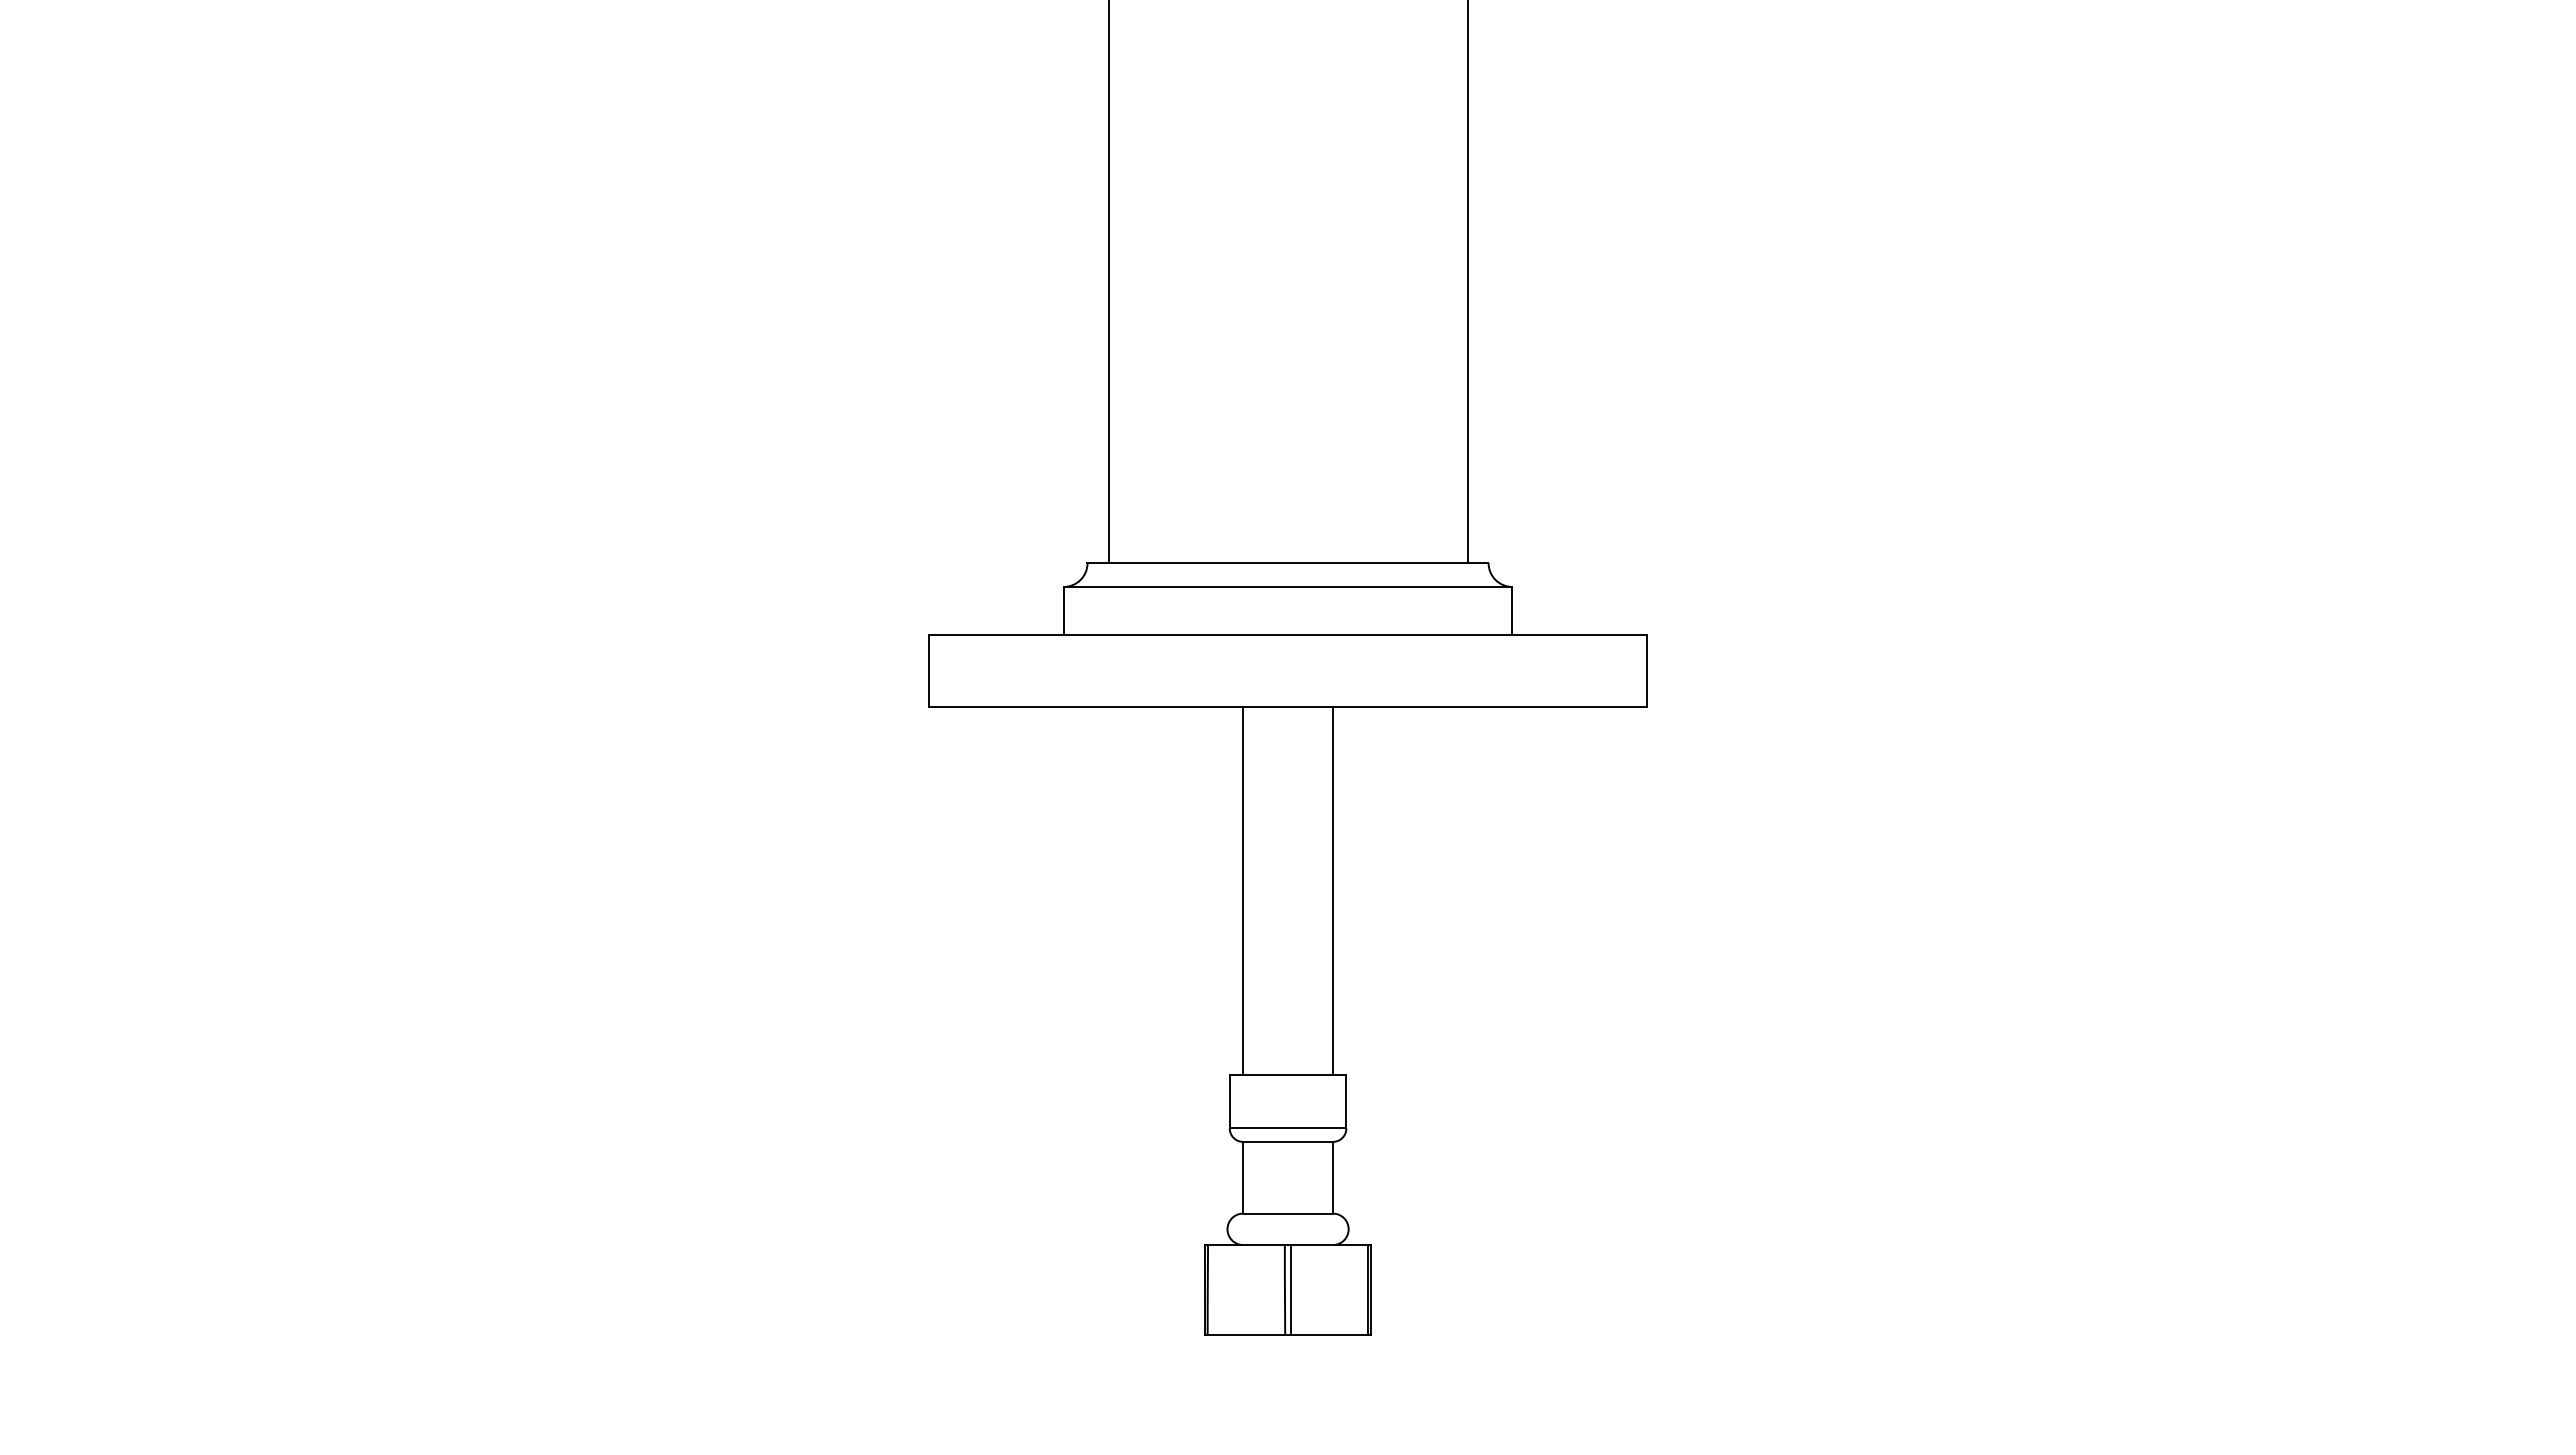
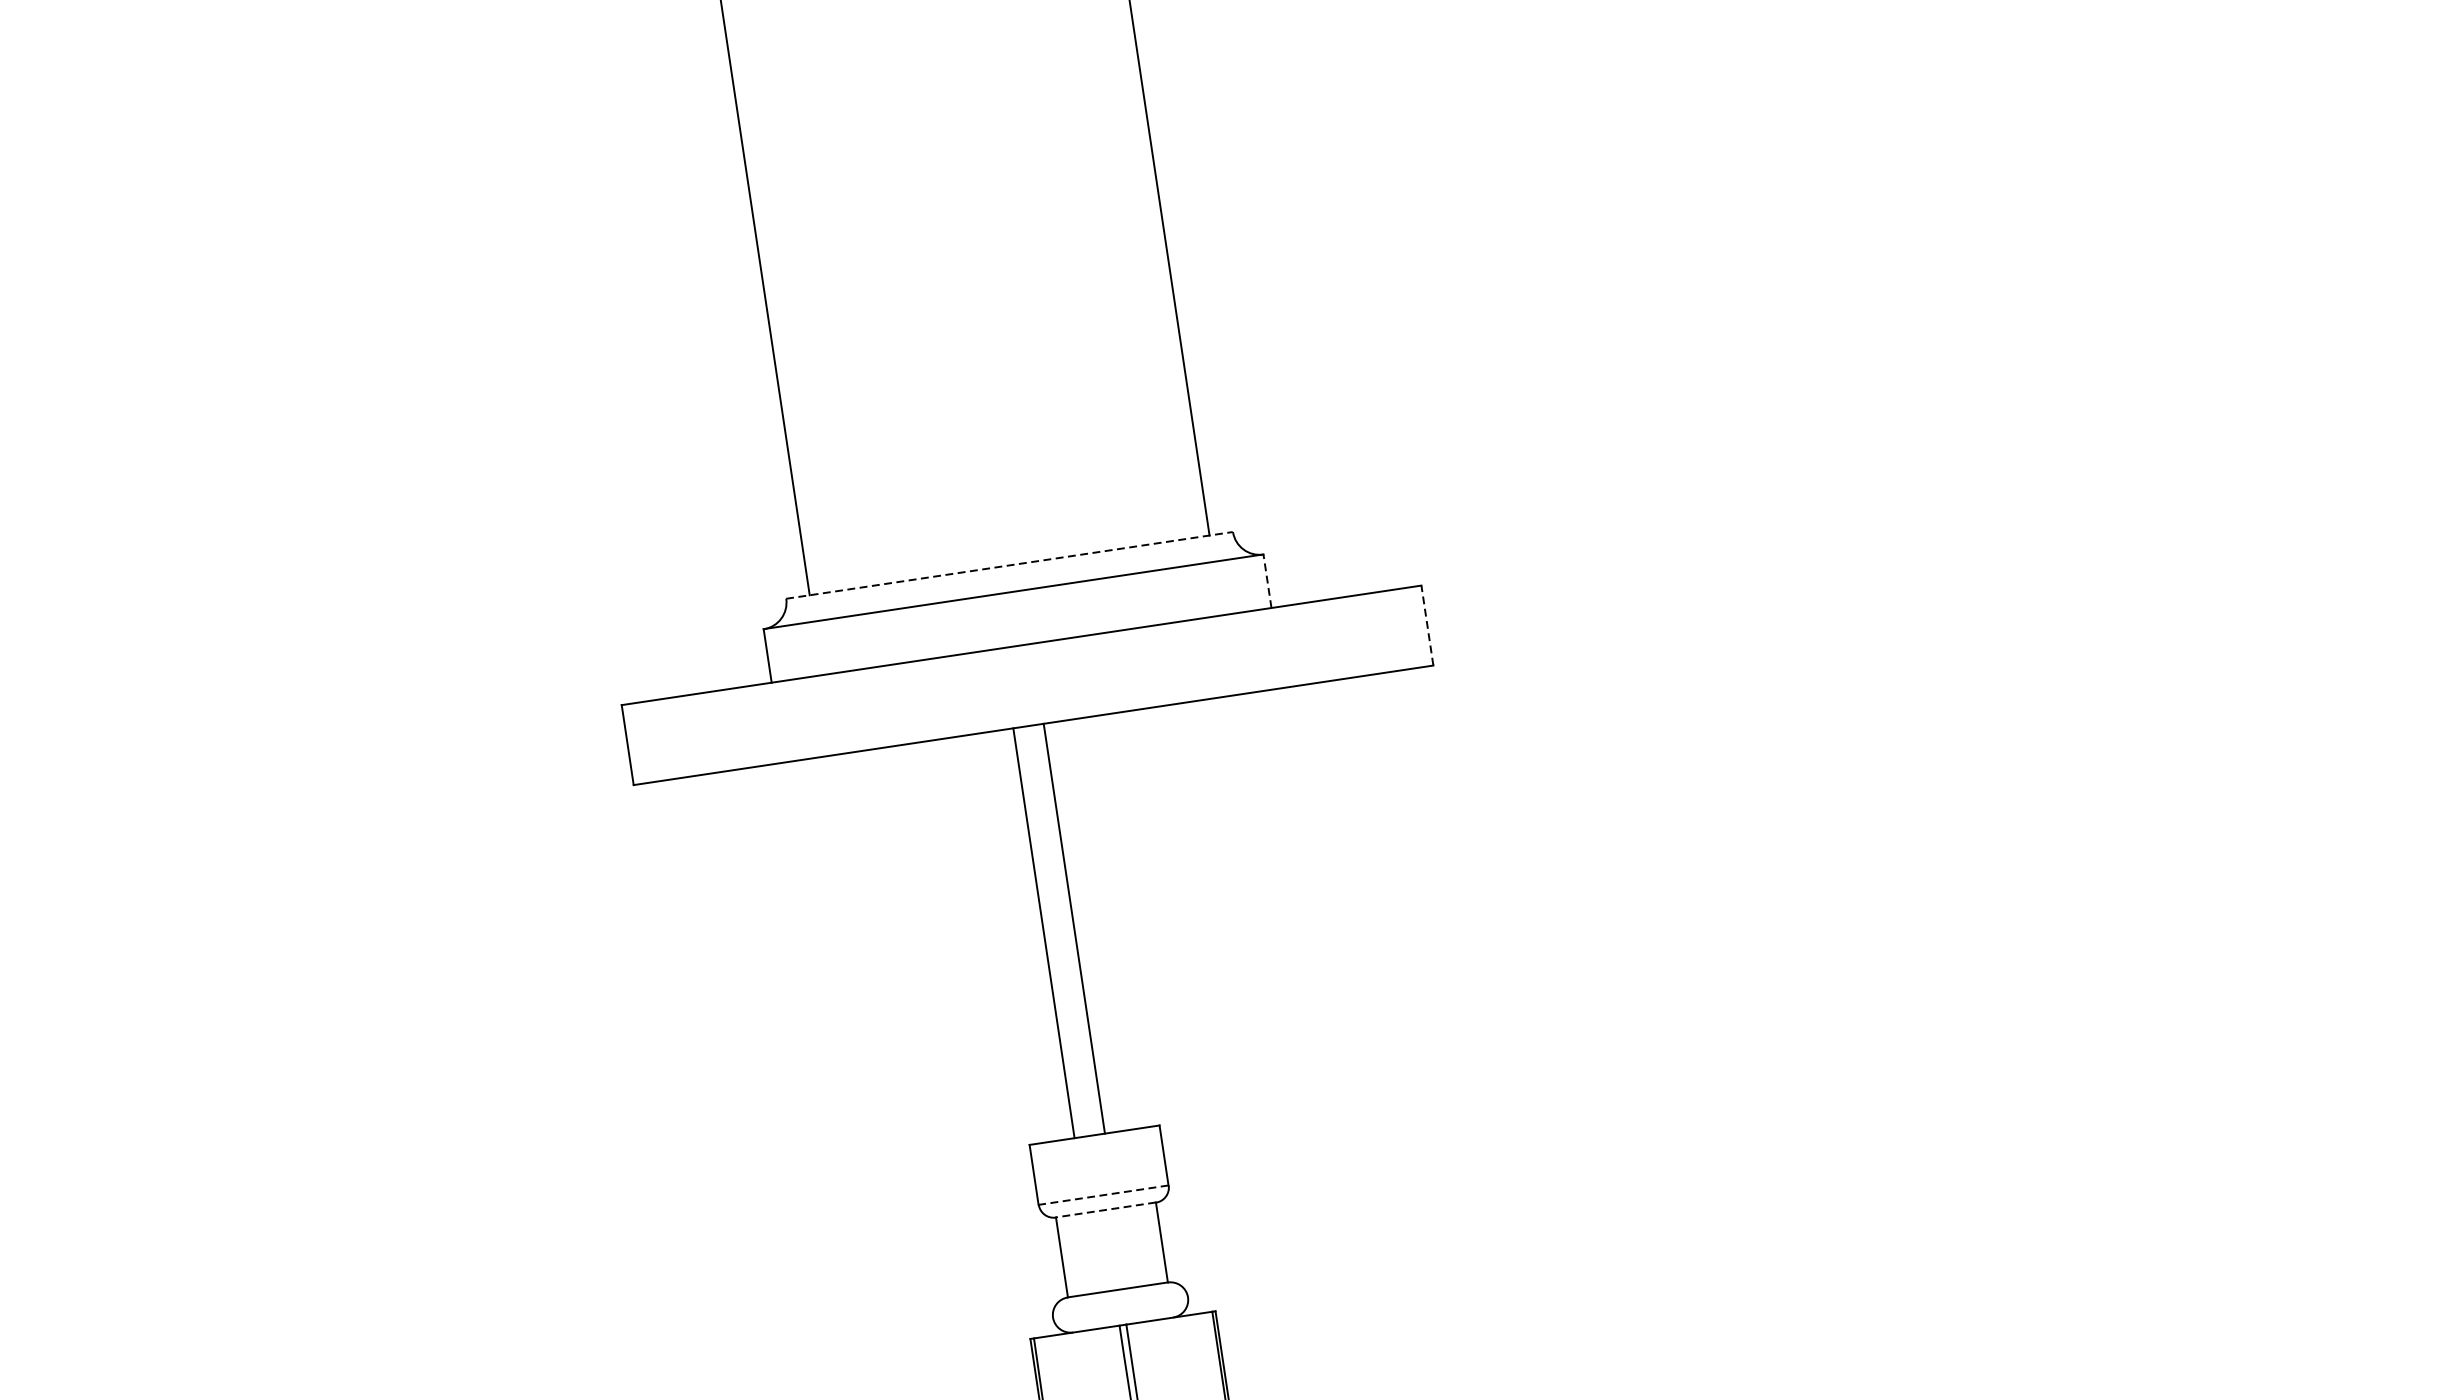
line: (1288, 563) -> (1010, 565), solid -> dashed
line: (1512, 610) -> (1267, 580), solid -> dashed
line: (1646, 670) -> (1426, 625), solid -> dashed
line: (1243, 890) -> (1074, 928), moved
line: (1332, 890) -> (1043, 933), moved
line: (1287, 1128) -> (1103, 1195), solid -> dashed
line: (1288, 1141) -> (1106, 1209), solid -> dashed

